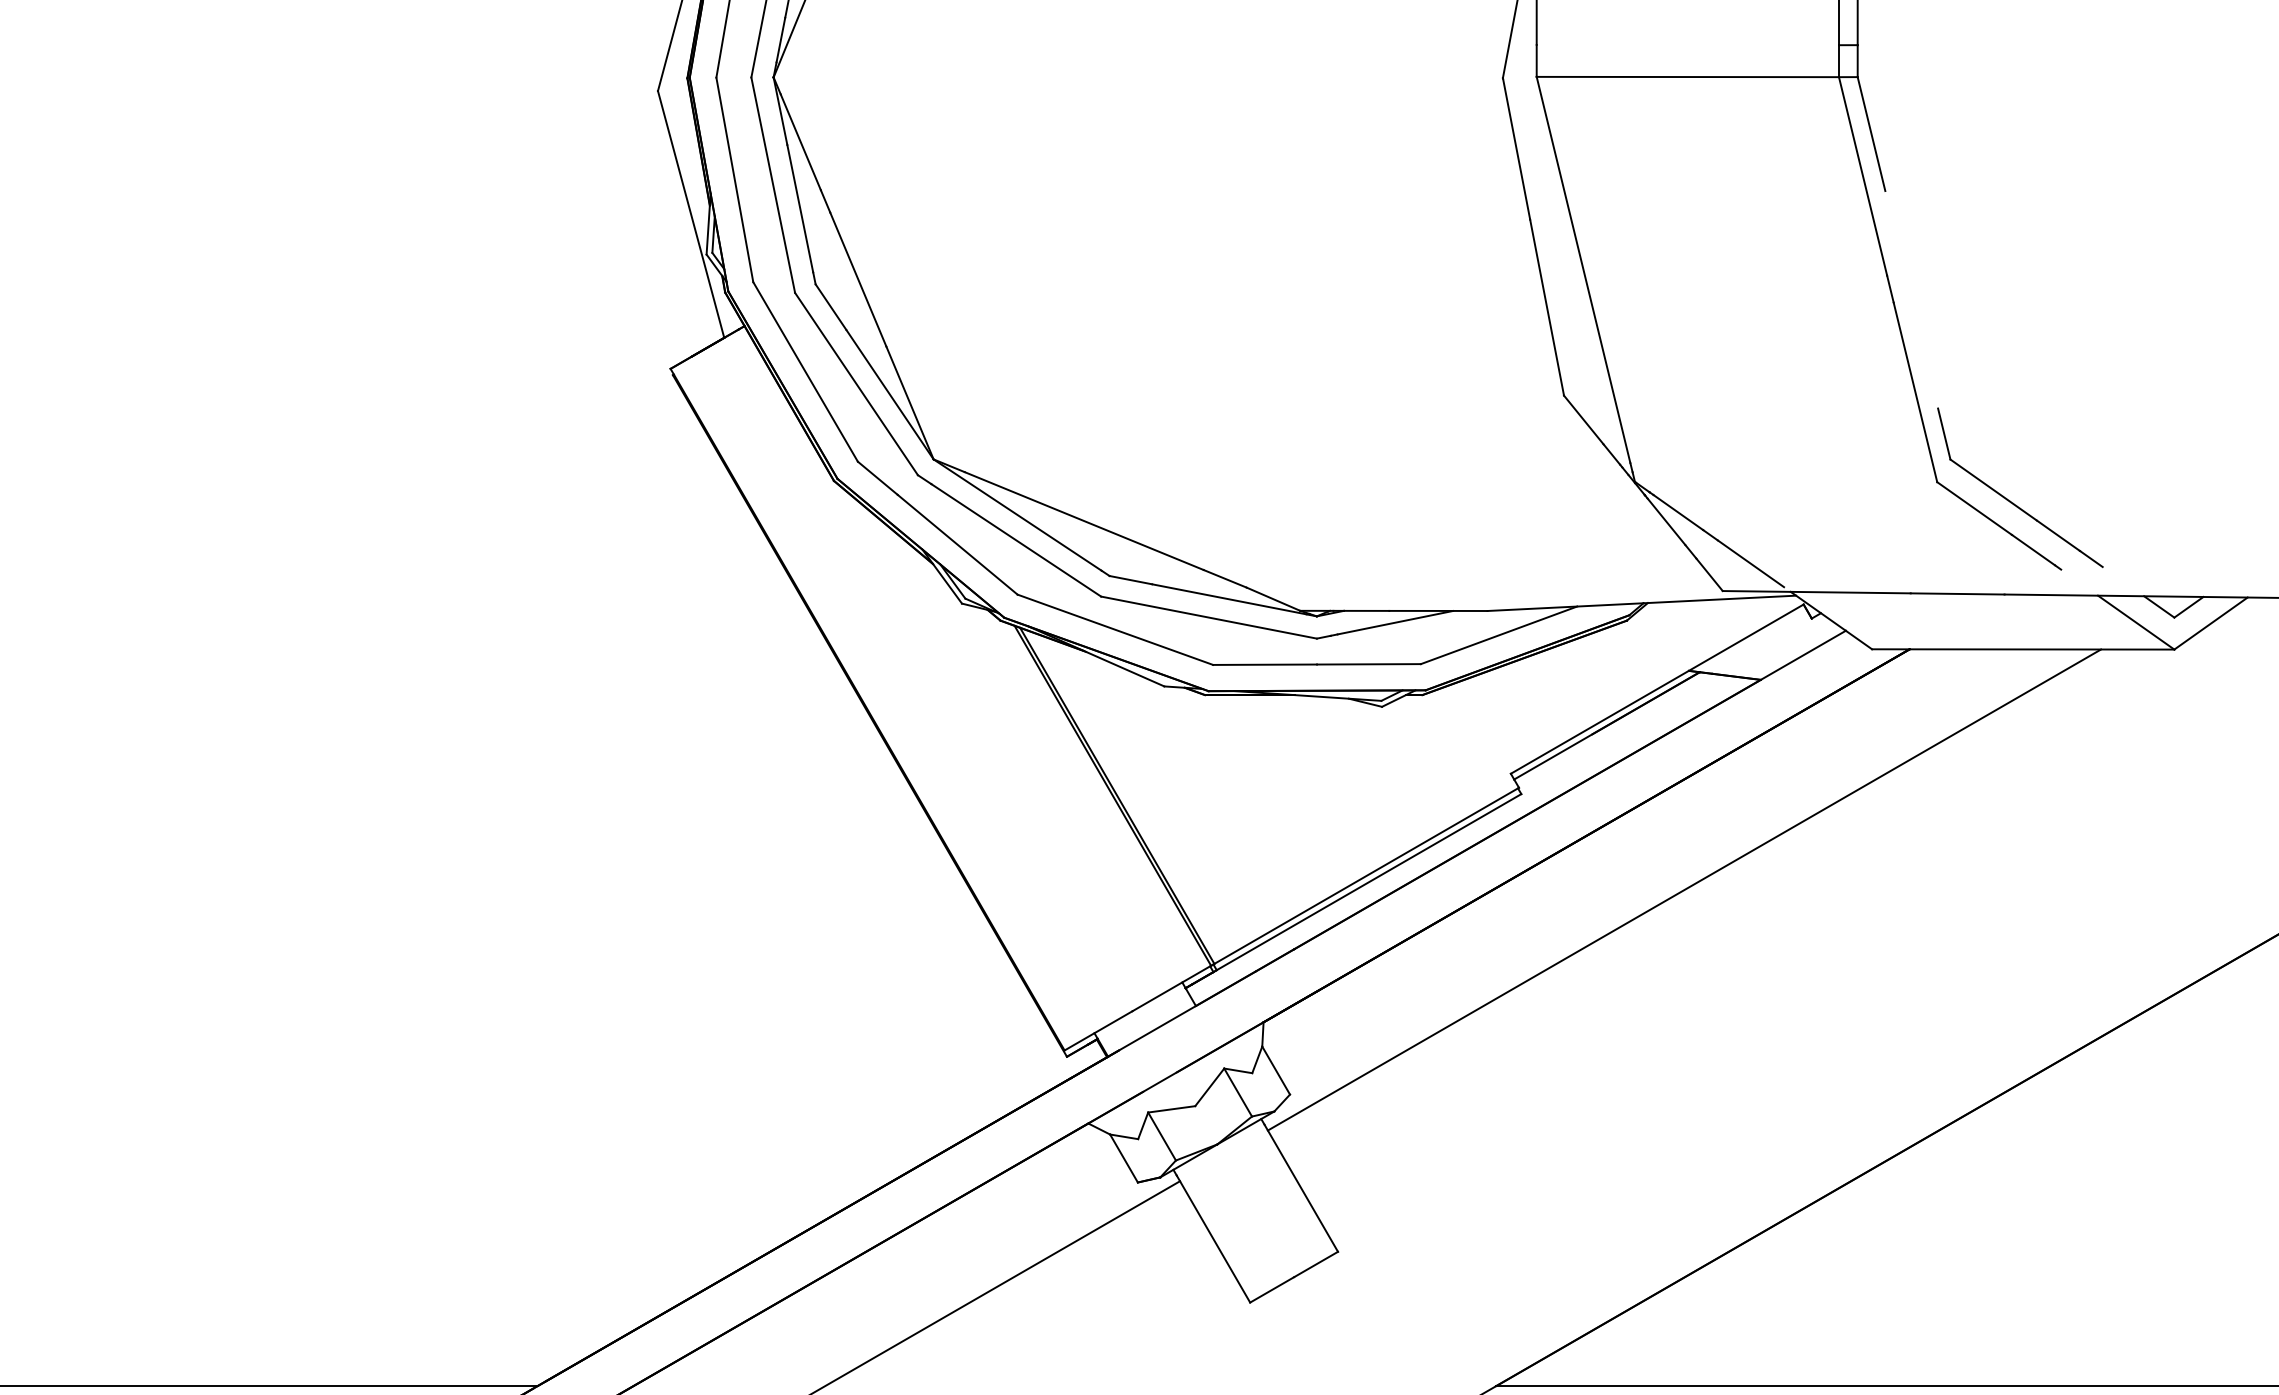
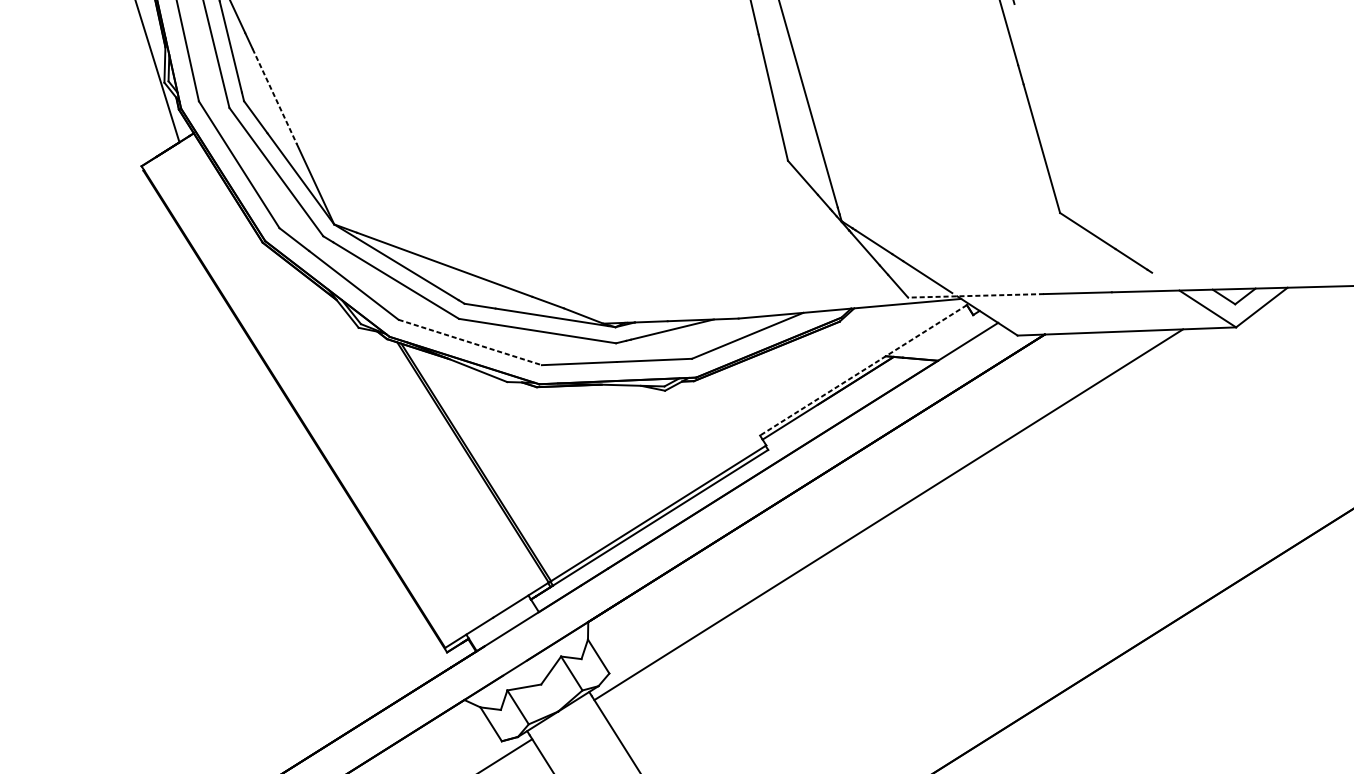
line: (858, 279) -> (274, 96), solid -> dashed
part: (2010, 500) -> (1113, 224), removed
line: (1816, 592) -> (975, 296), solid -> dashed
line: (1115, 629) -> (470, 342), solid -> dashed
line: (1656, 689) -> (862, 370), solid -> dashed

